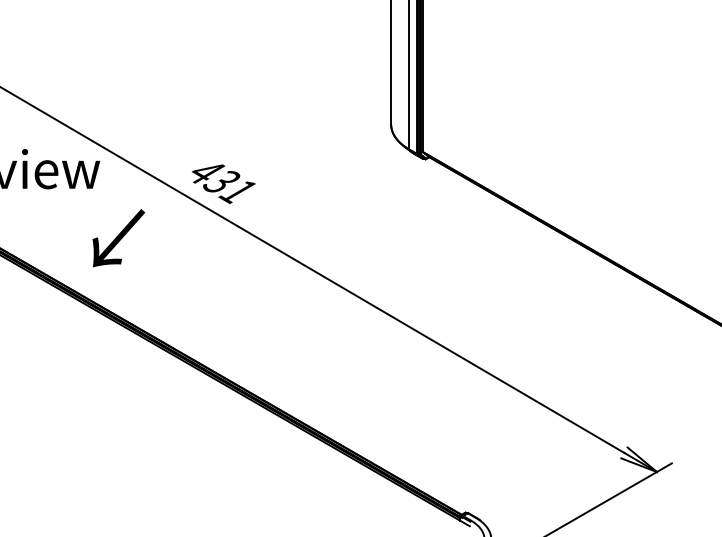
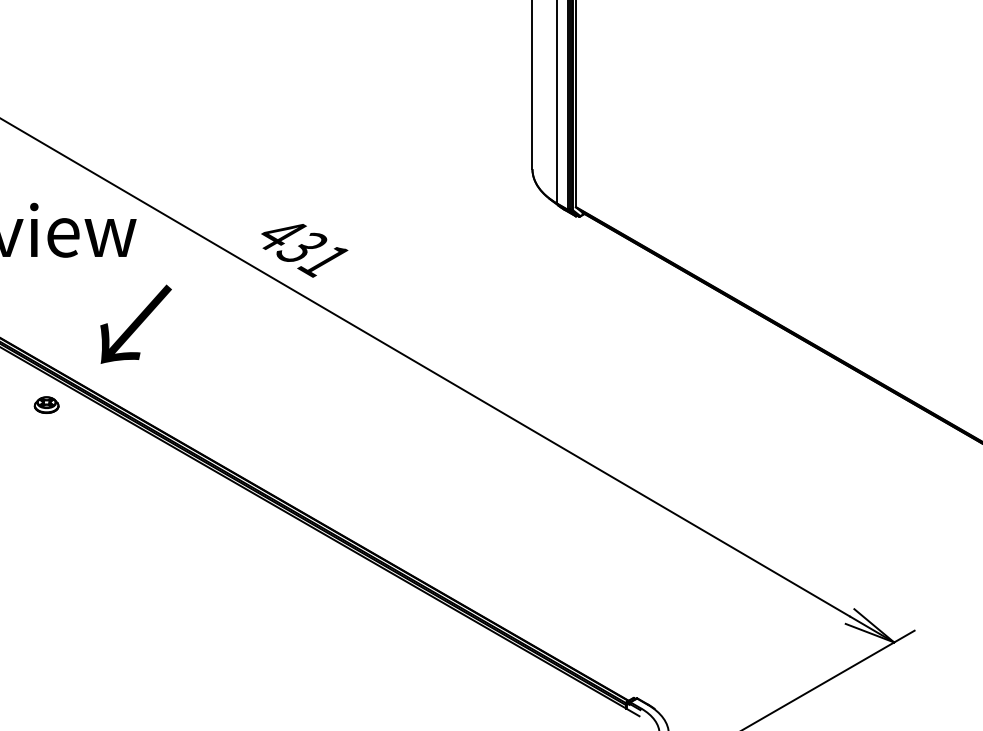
text: (118, 238) -> (135, 324), moved
part: (33, 297) -> (45, 404), added

